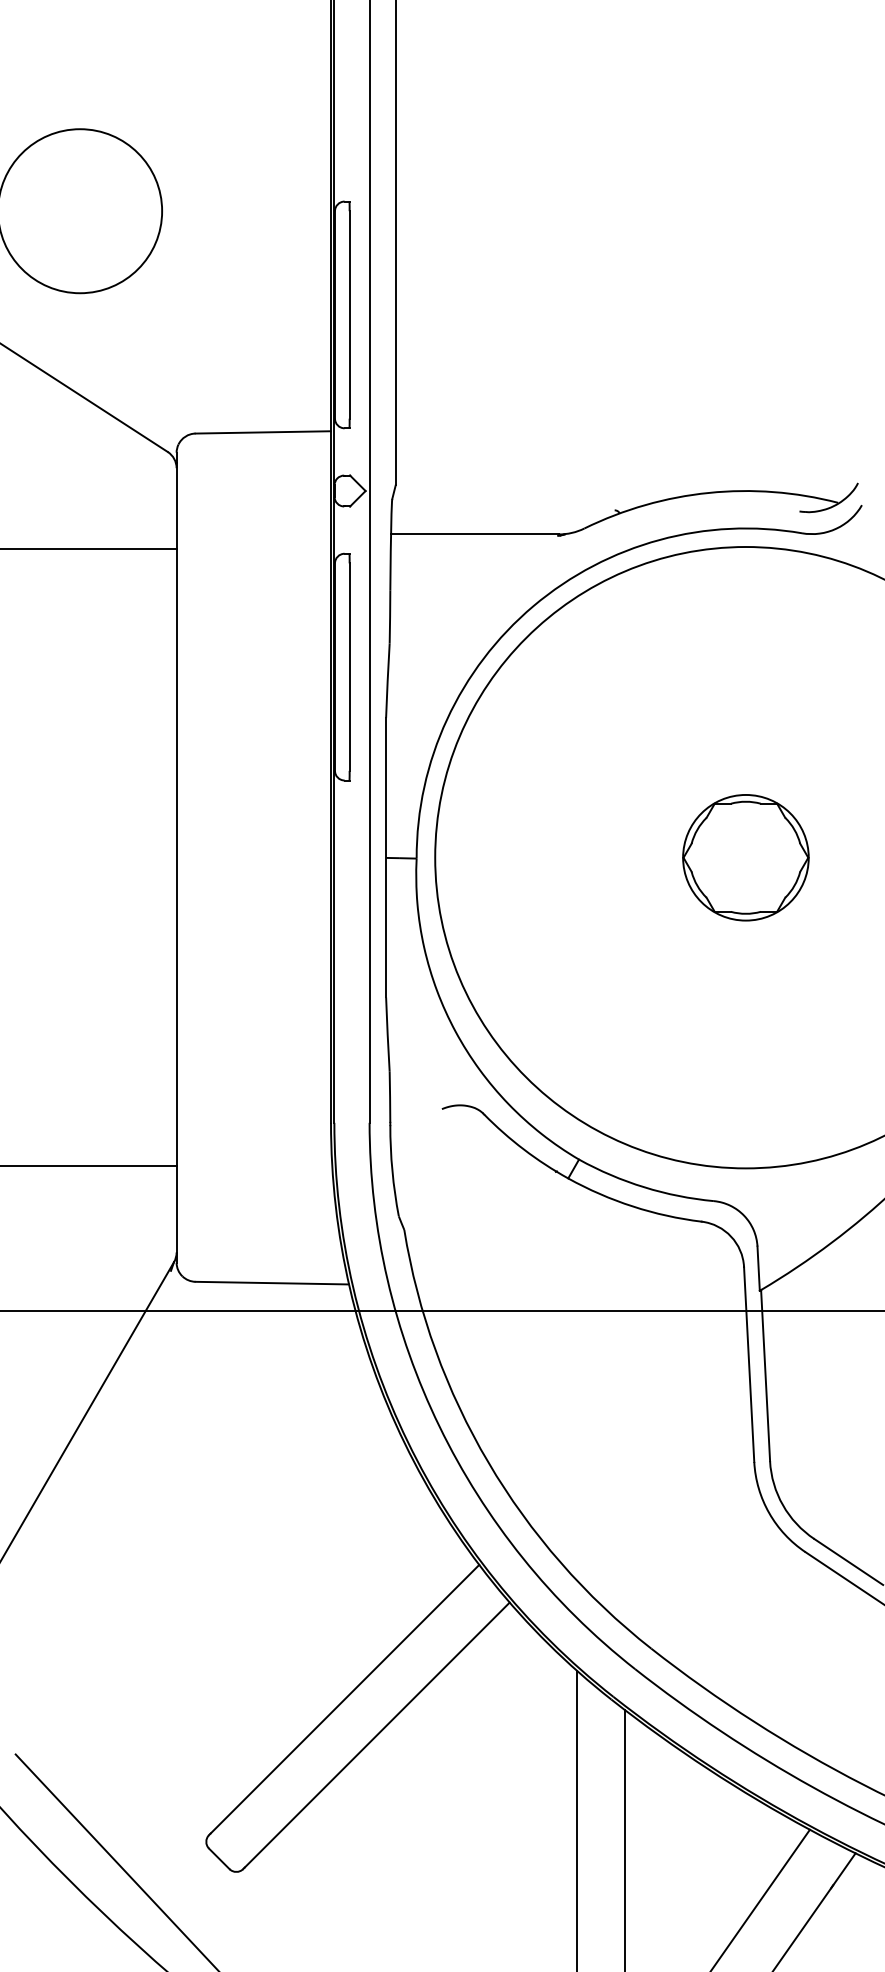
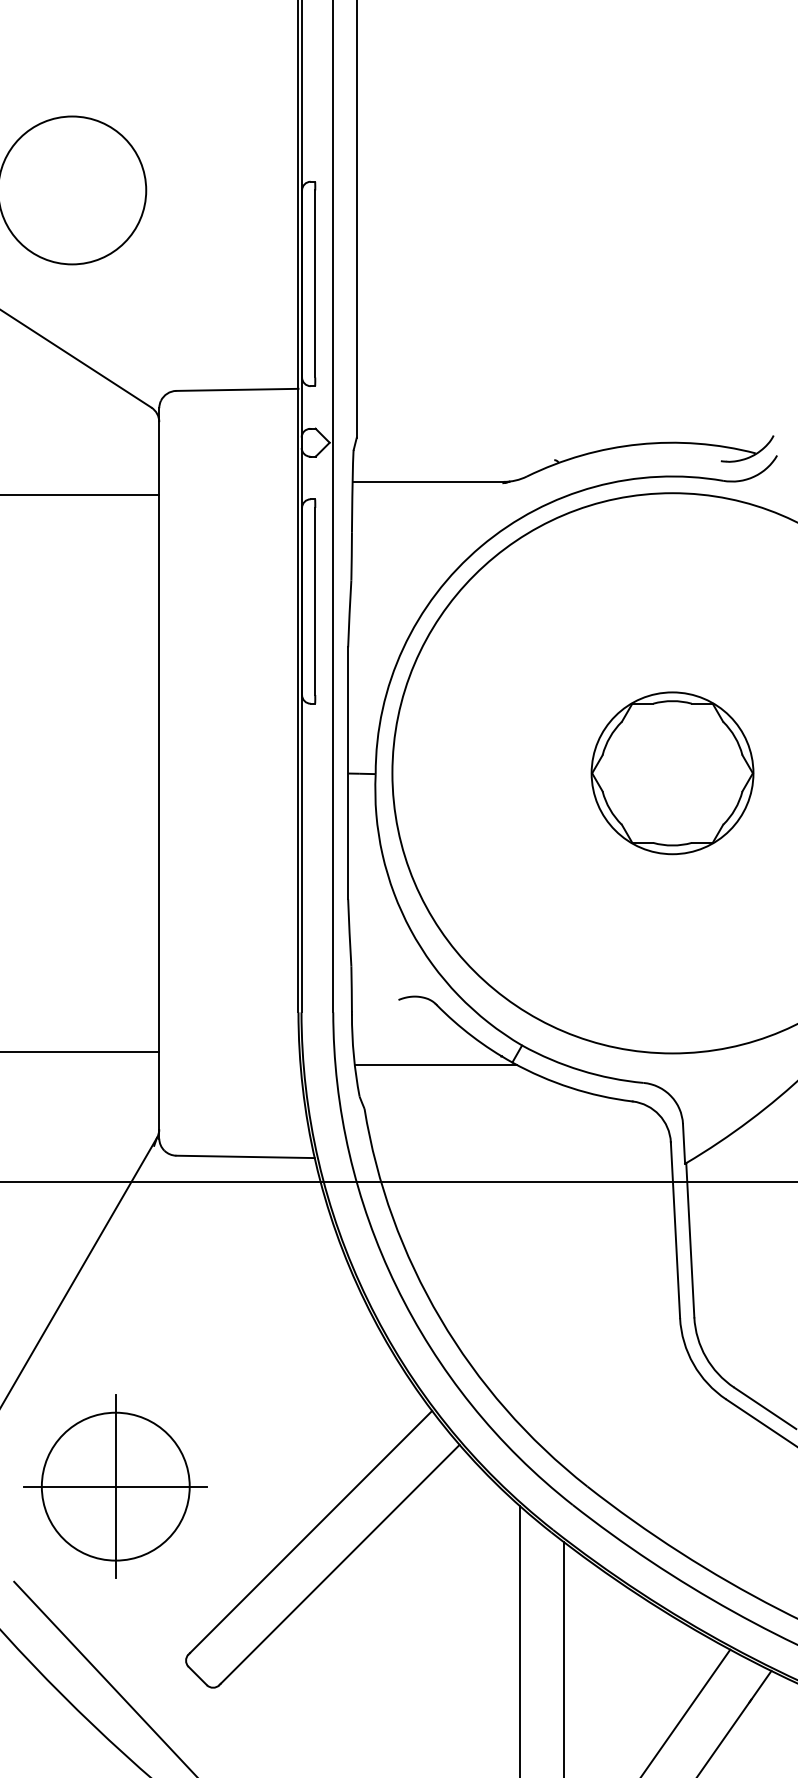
part: (745, 857) -> (672, 773), size x1.43
line: (482, 1180) -> (435, 1064), added
part: (128, 1648) -> (115, 1486), added

